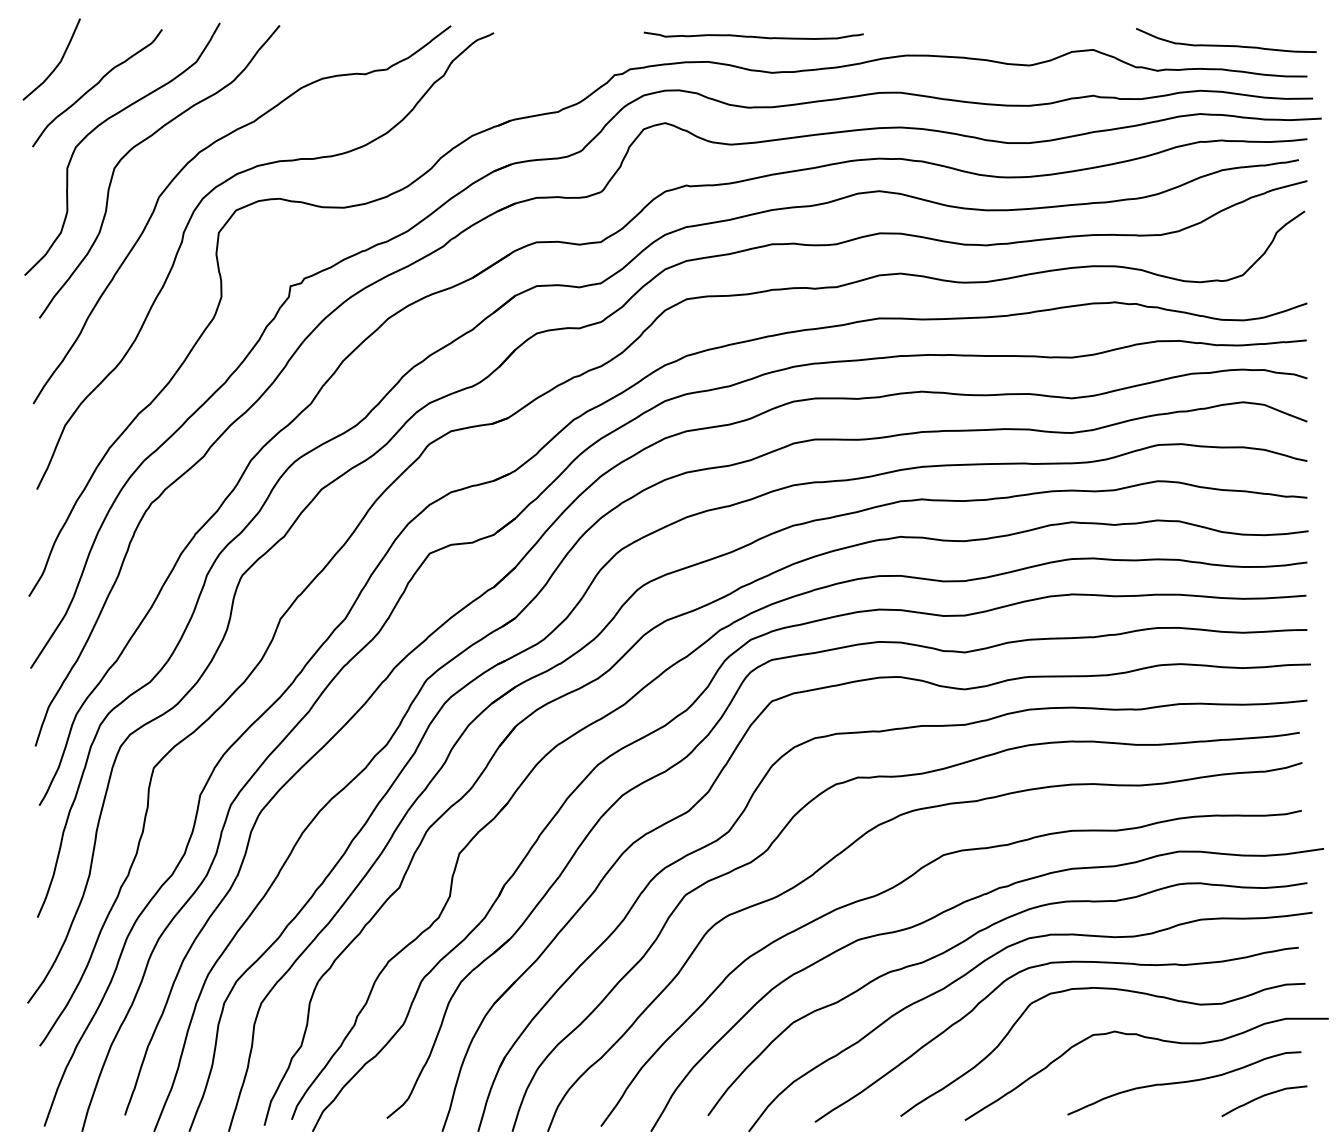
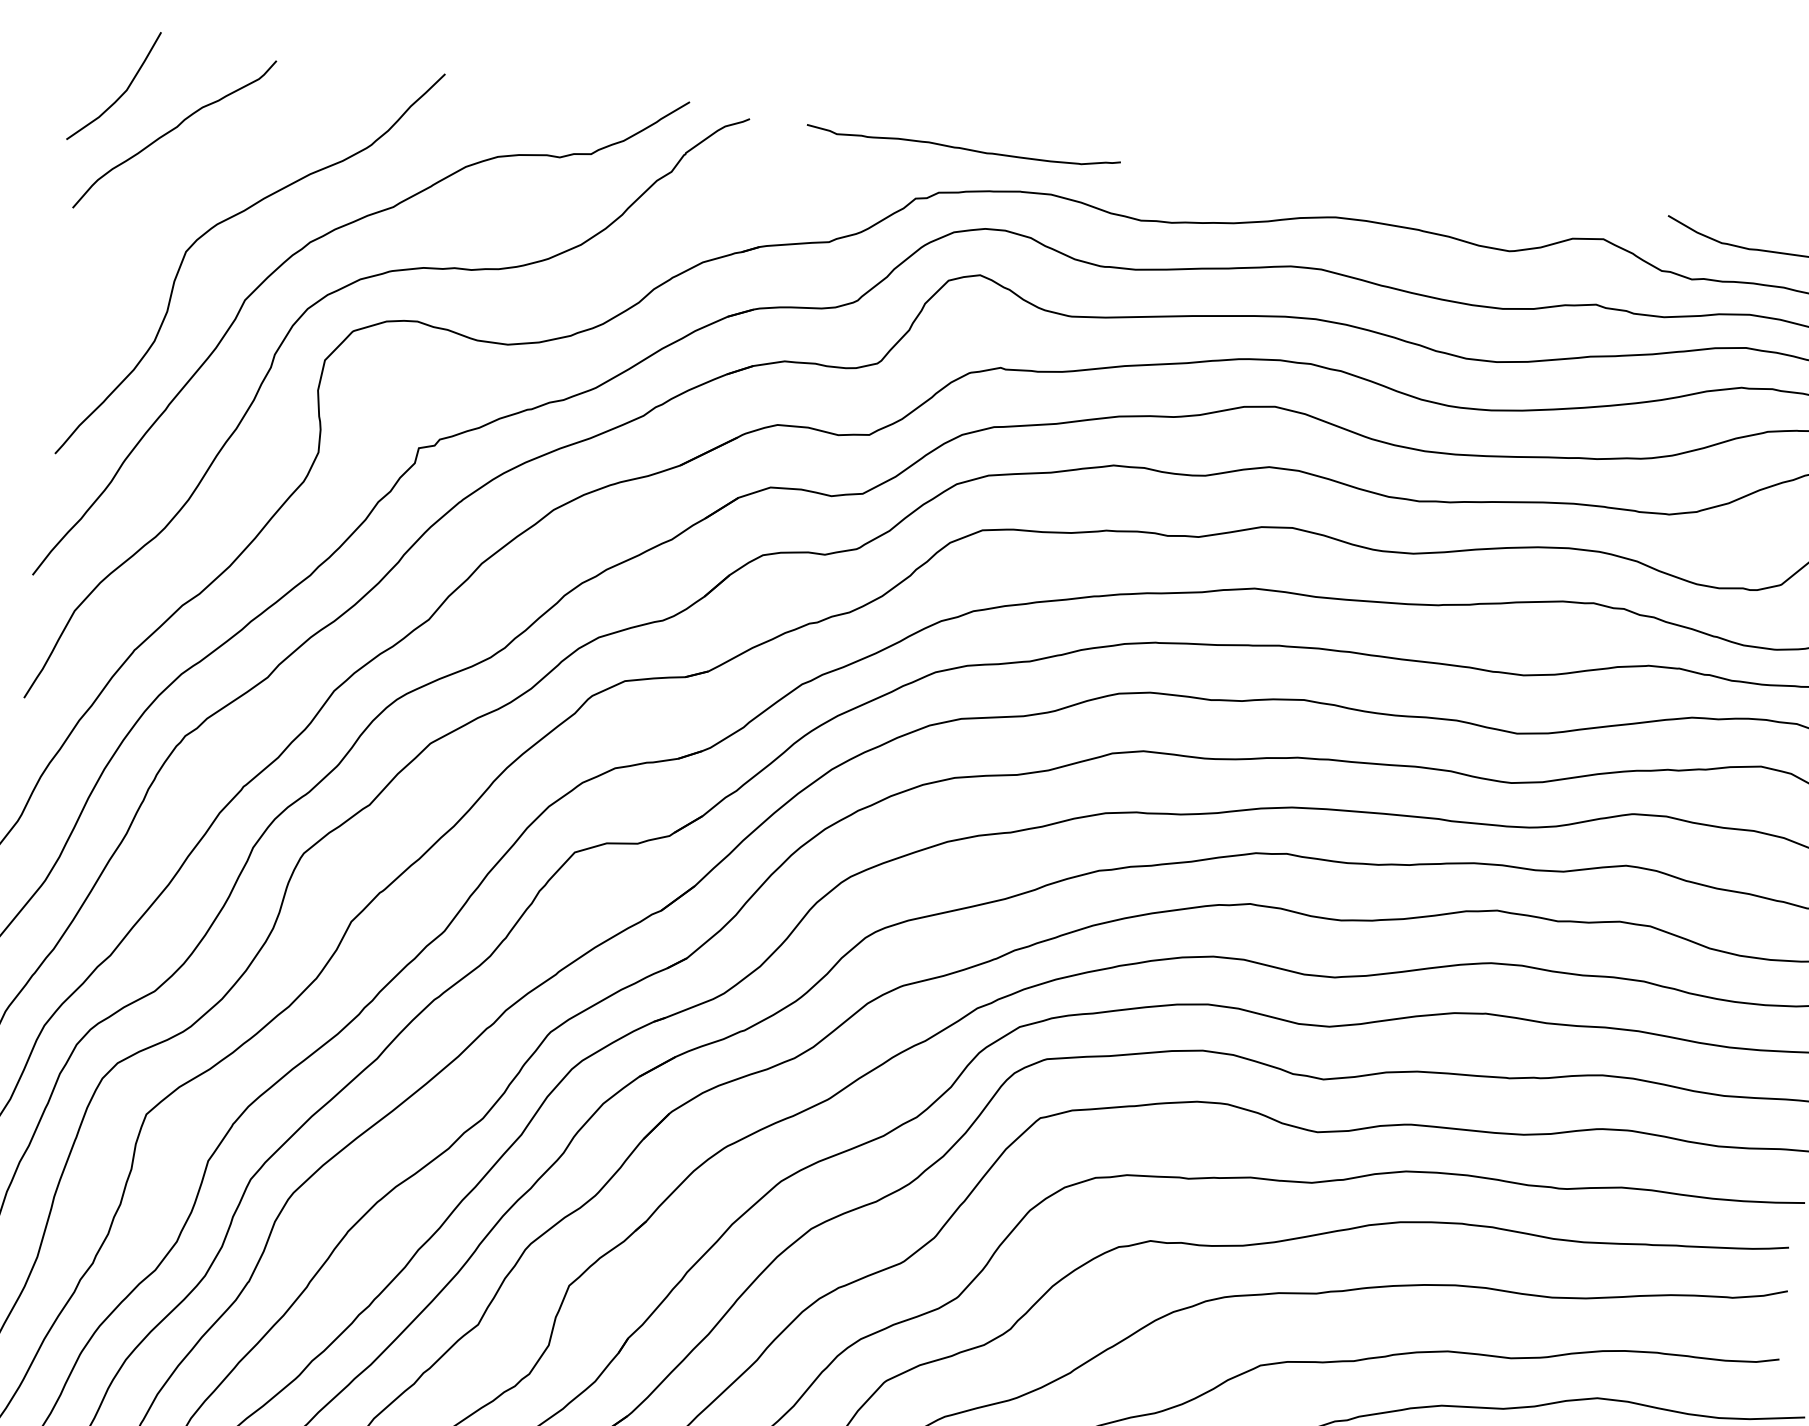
curve: (753, 36) -> (963, 148), moved
curve: (106, 121) -> (182, 183), removed

